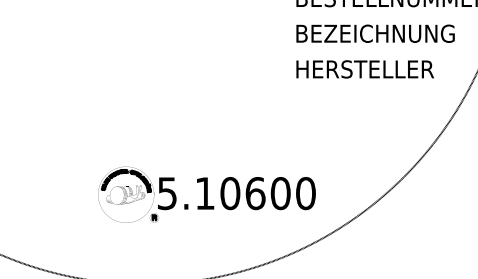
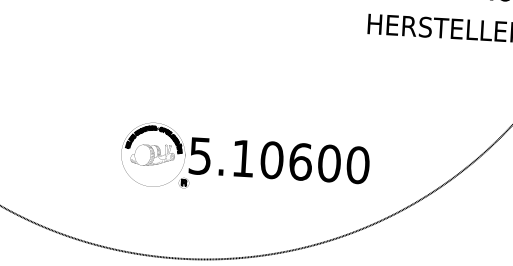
part: (206, 194) -> (244, 159), moved

